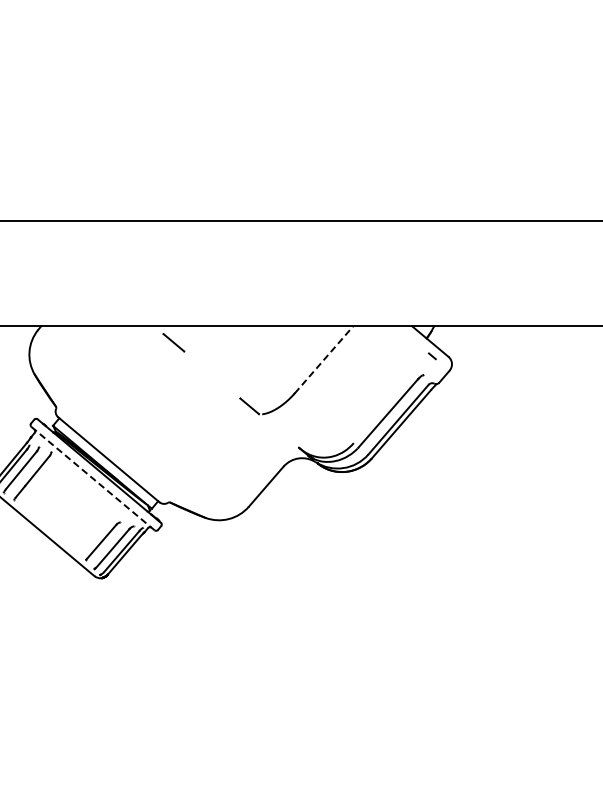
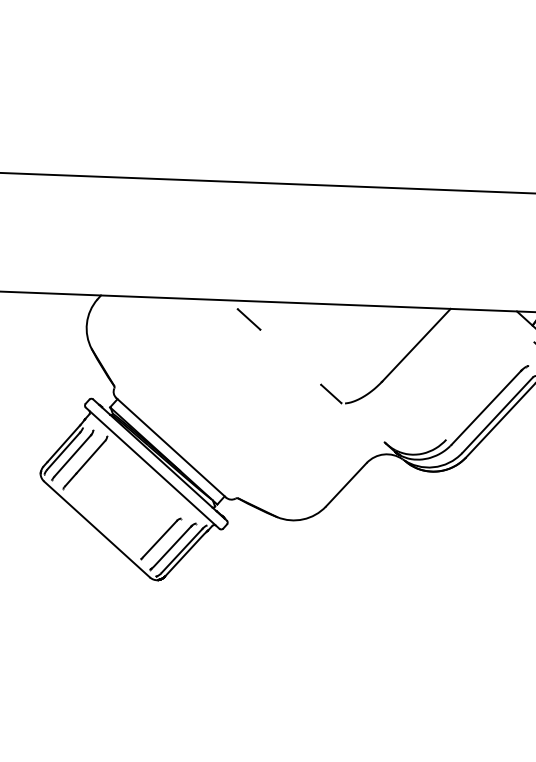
line: (324, 359) -> (417, 344), dashed -> solid
line: (93, 478) -> (153, 468), dashed -> solid

